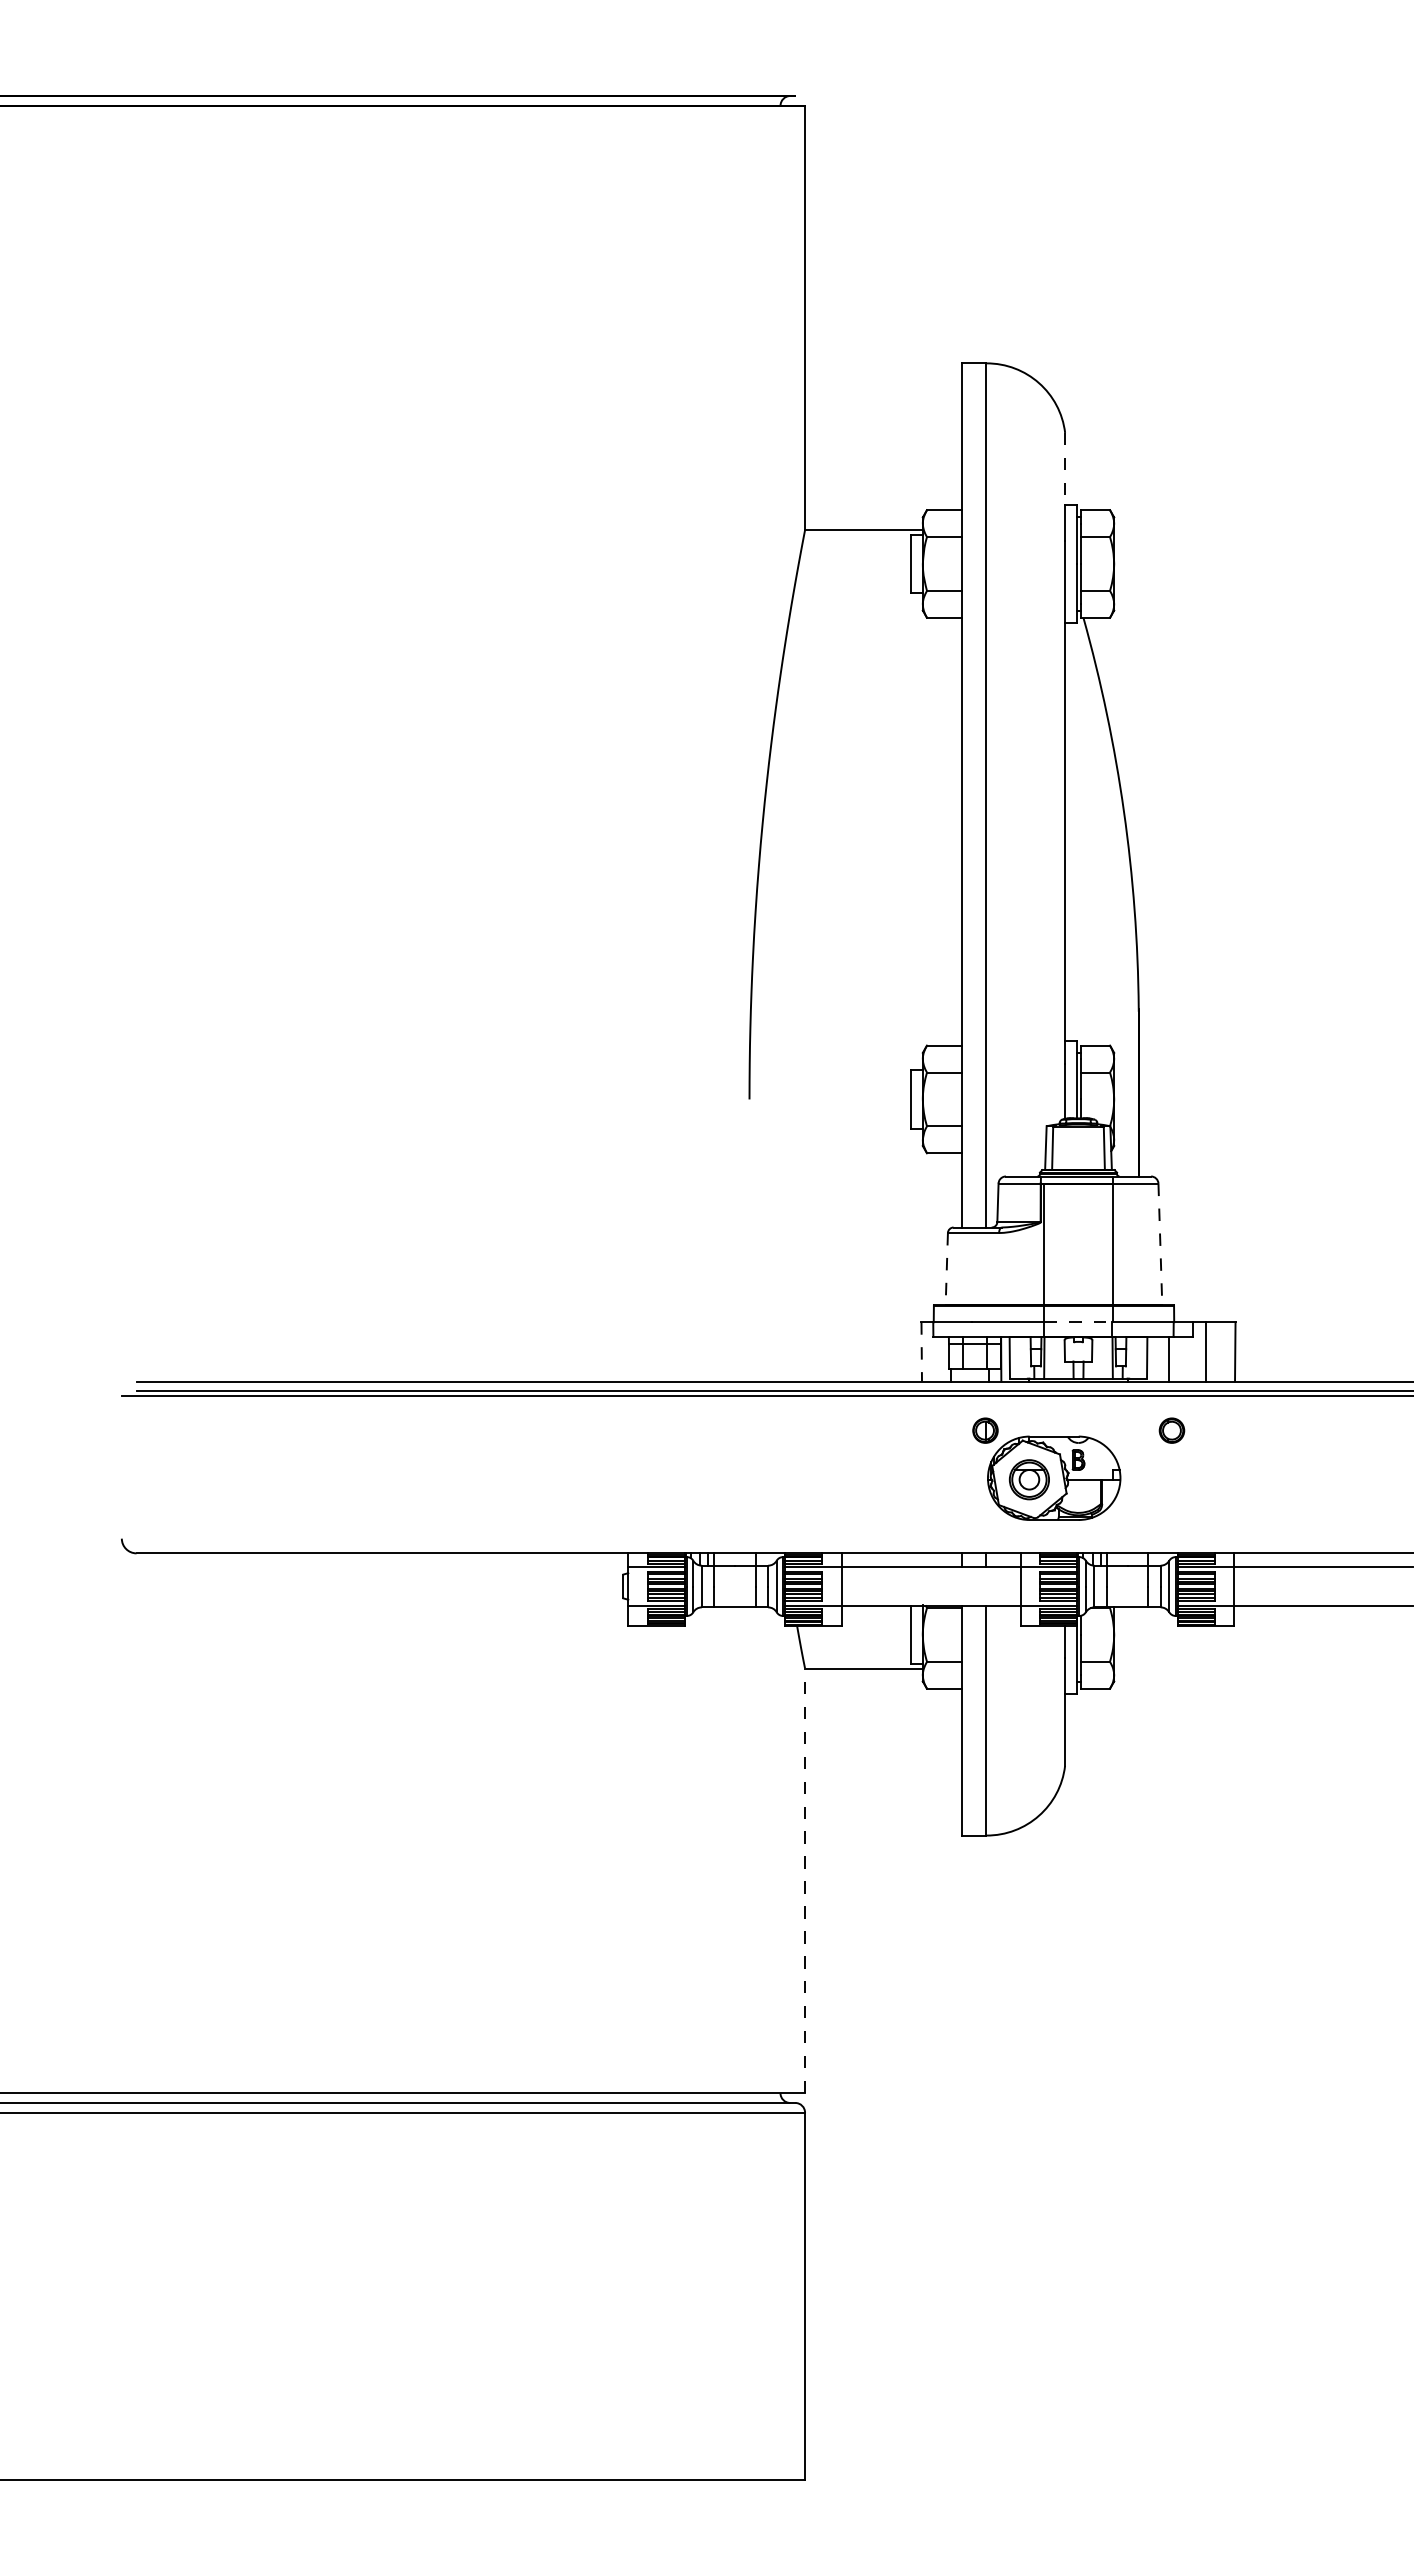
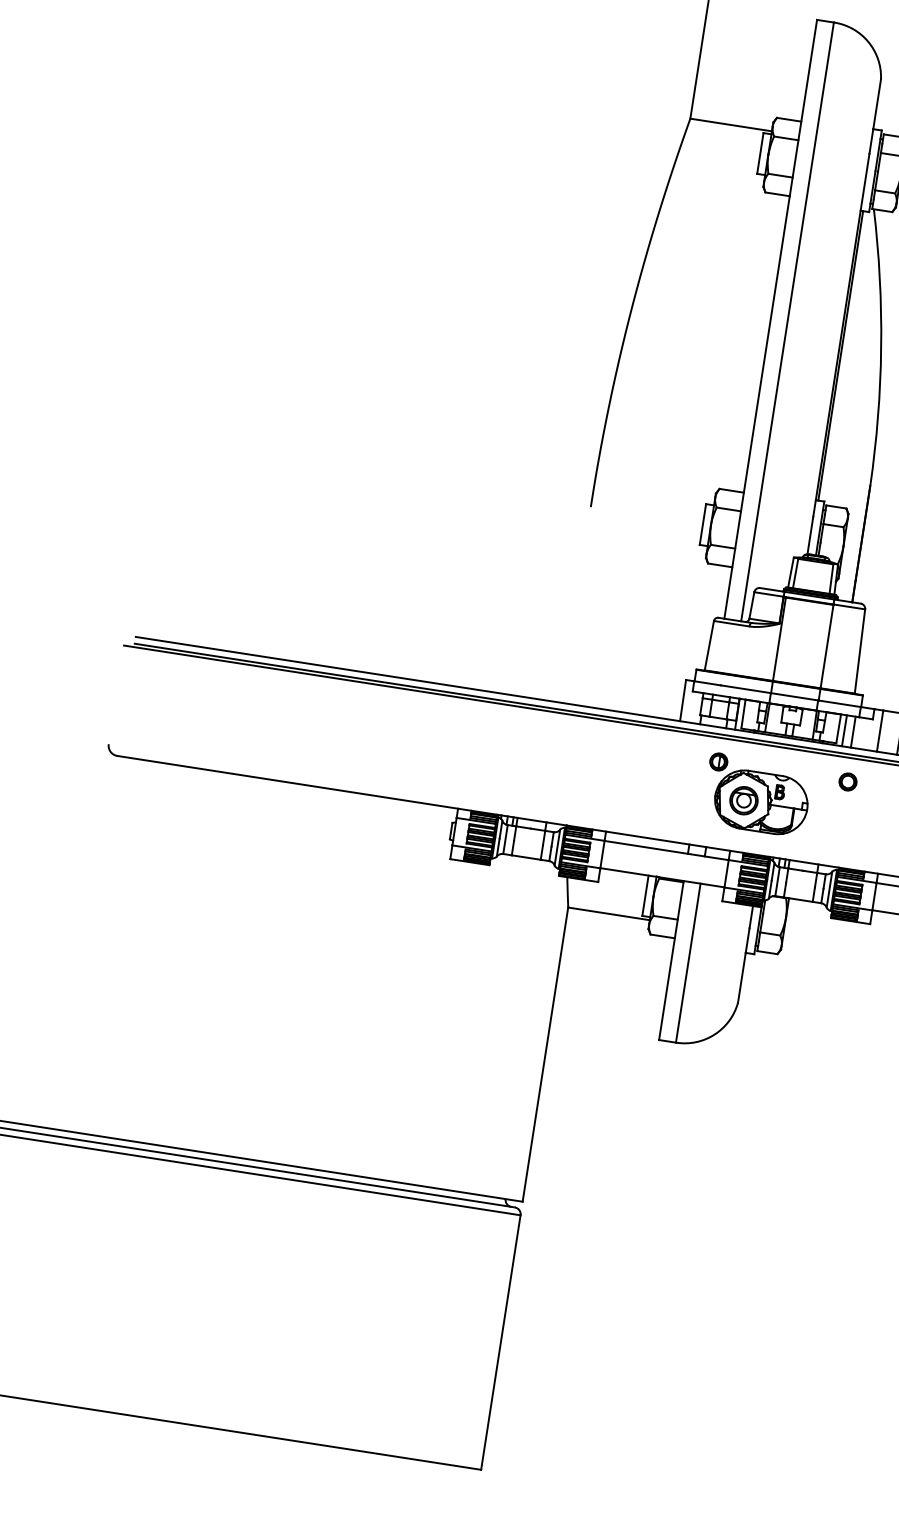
line: (1065, 469) -> (877, 104), dashed -> solid
line: (1068, 831) -> (840, 355), added
line: (1160, 1244) -> (860, 651), dashed -> solid
line: (946, 1268) -> (709, 645), dashed -> solid
line: (1079, 1322) -> (795, 697), dashed -> solid
line: (921, 1351) -> (682, 700), dashed -> solid
line: (1155, 1358) -> (844, 730), added
line: (805, 1880) -> (545, 1054), dashed -> solid

